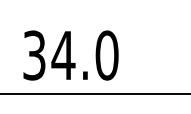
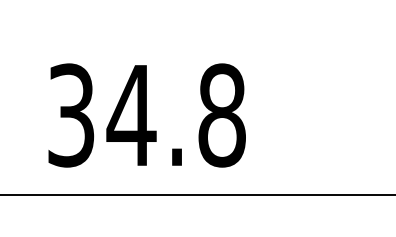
text: (106, 55) -> (220, 115), 34.0 -> 34.8

